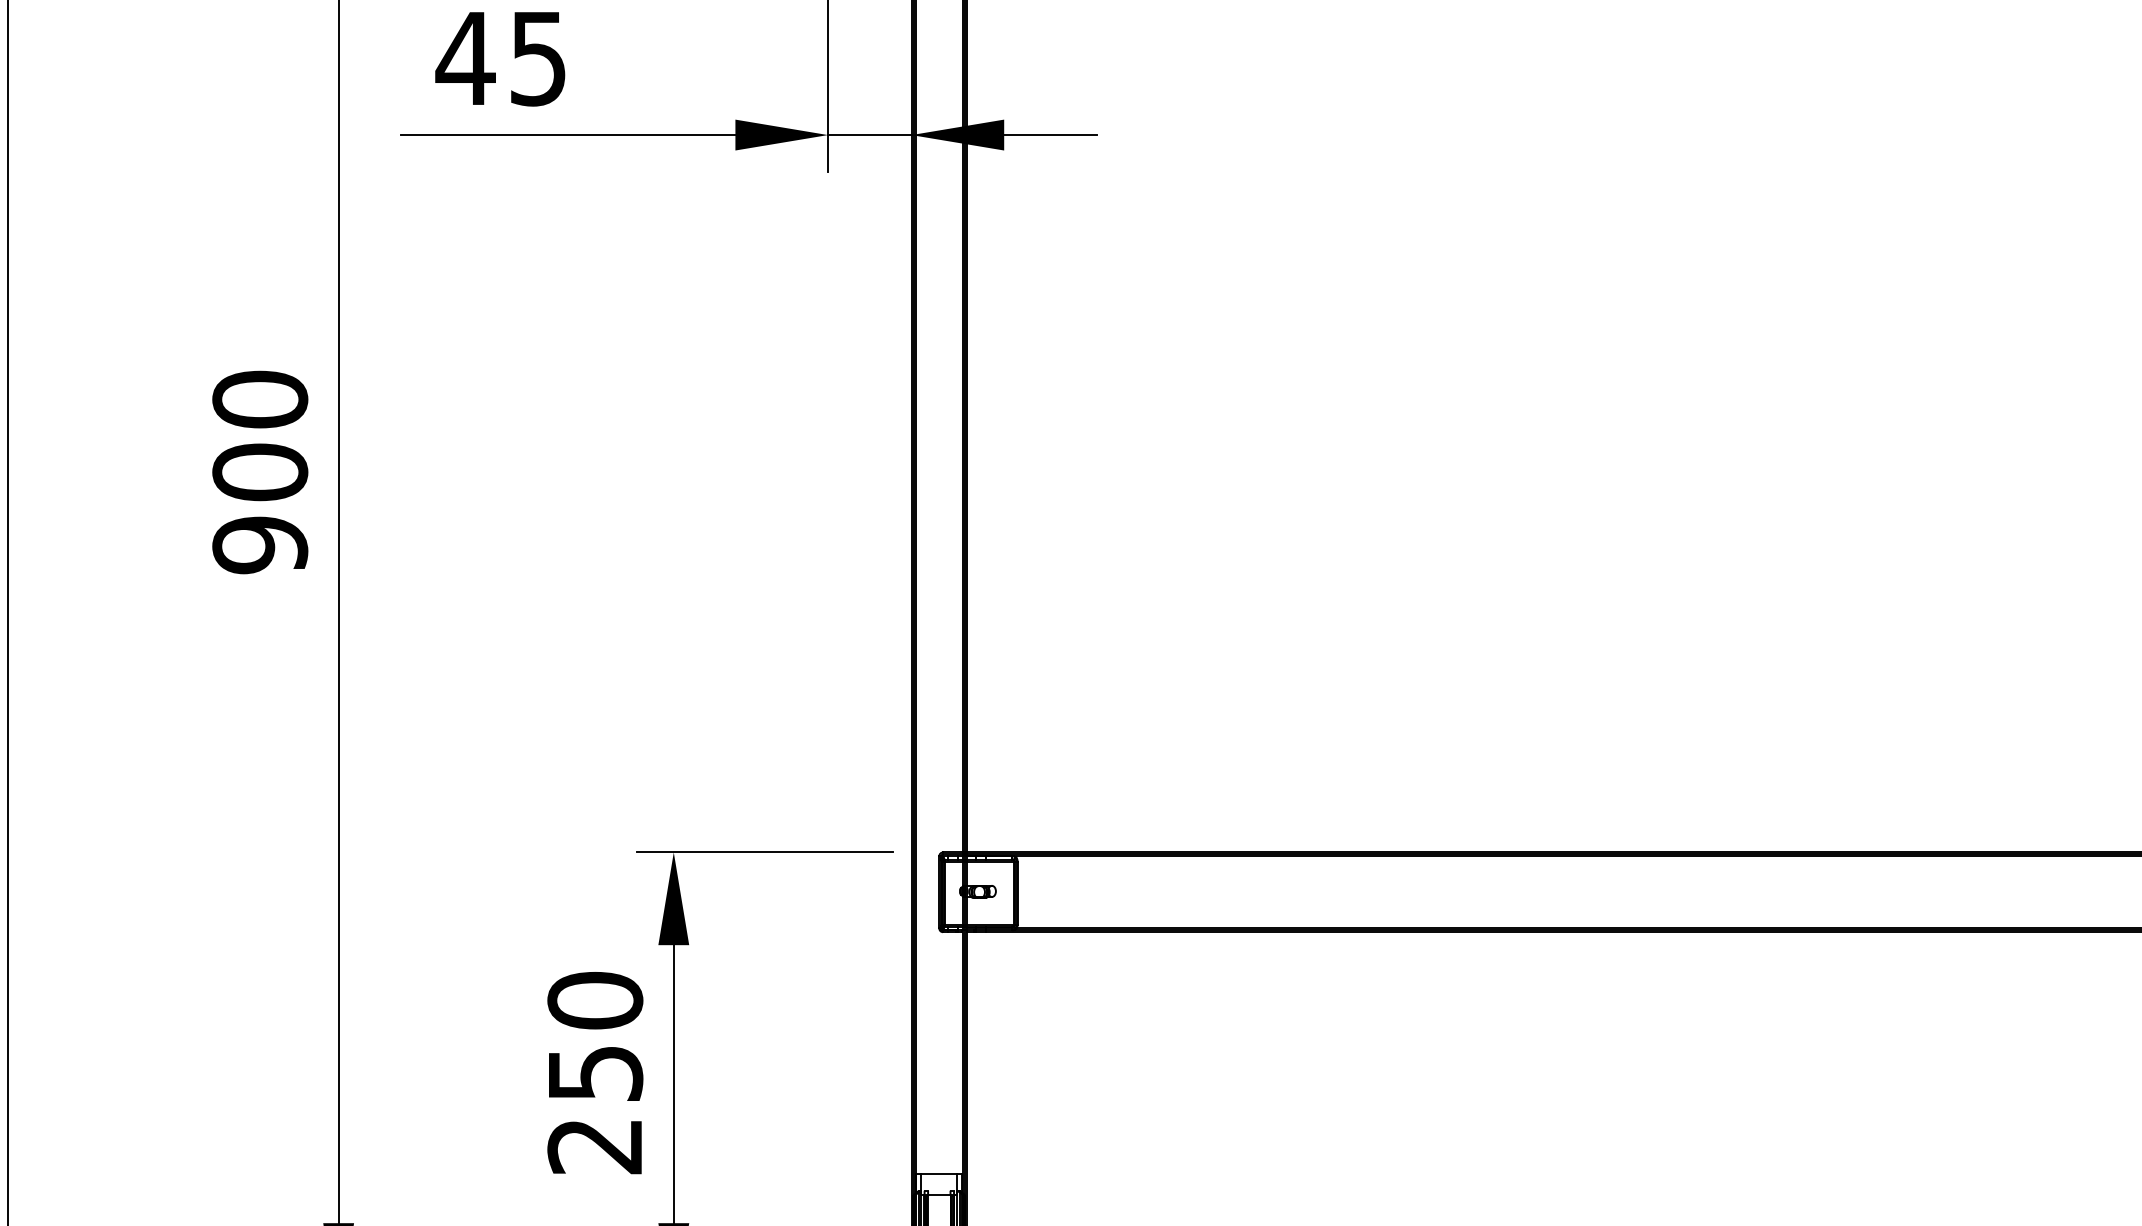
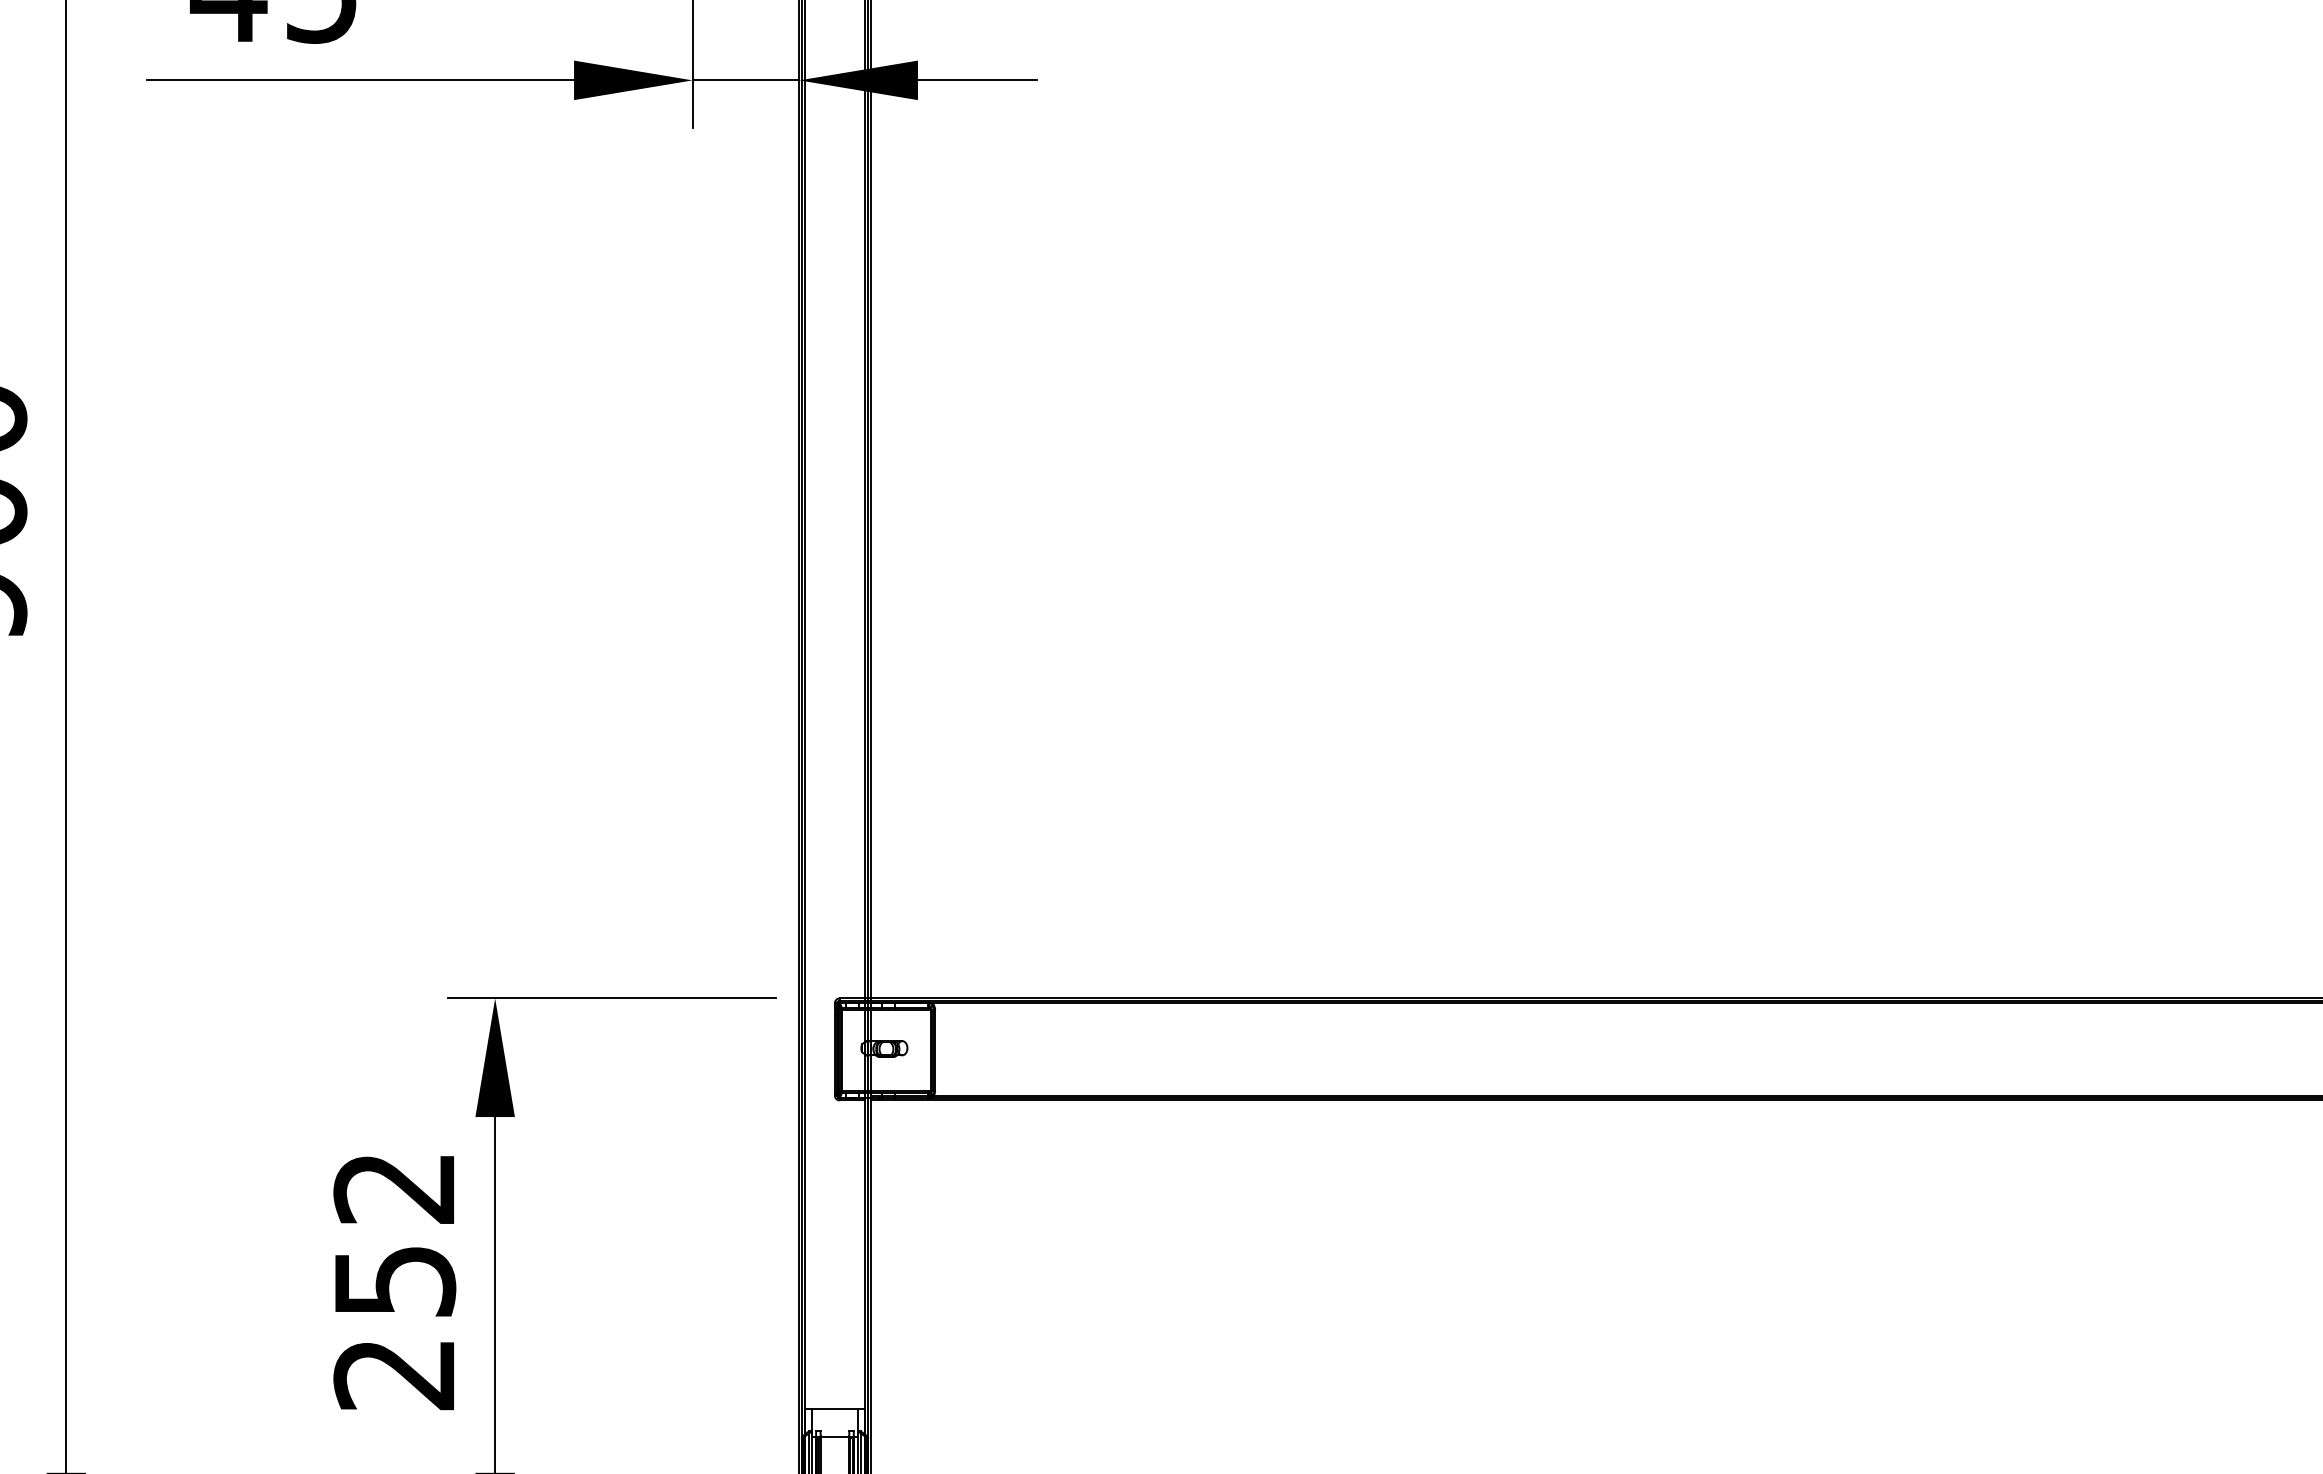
text: (595, 1000) -> (394, 1187), 250 -> 252

